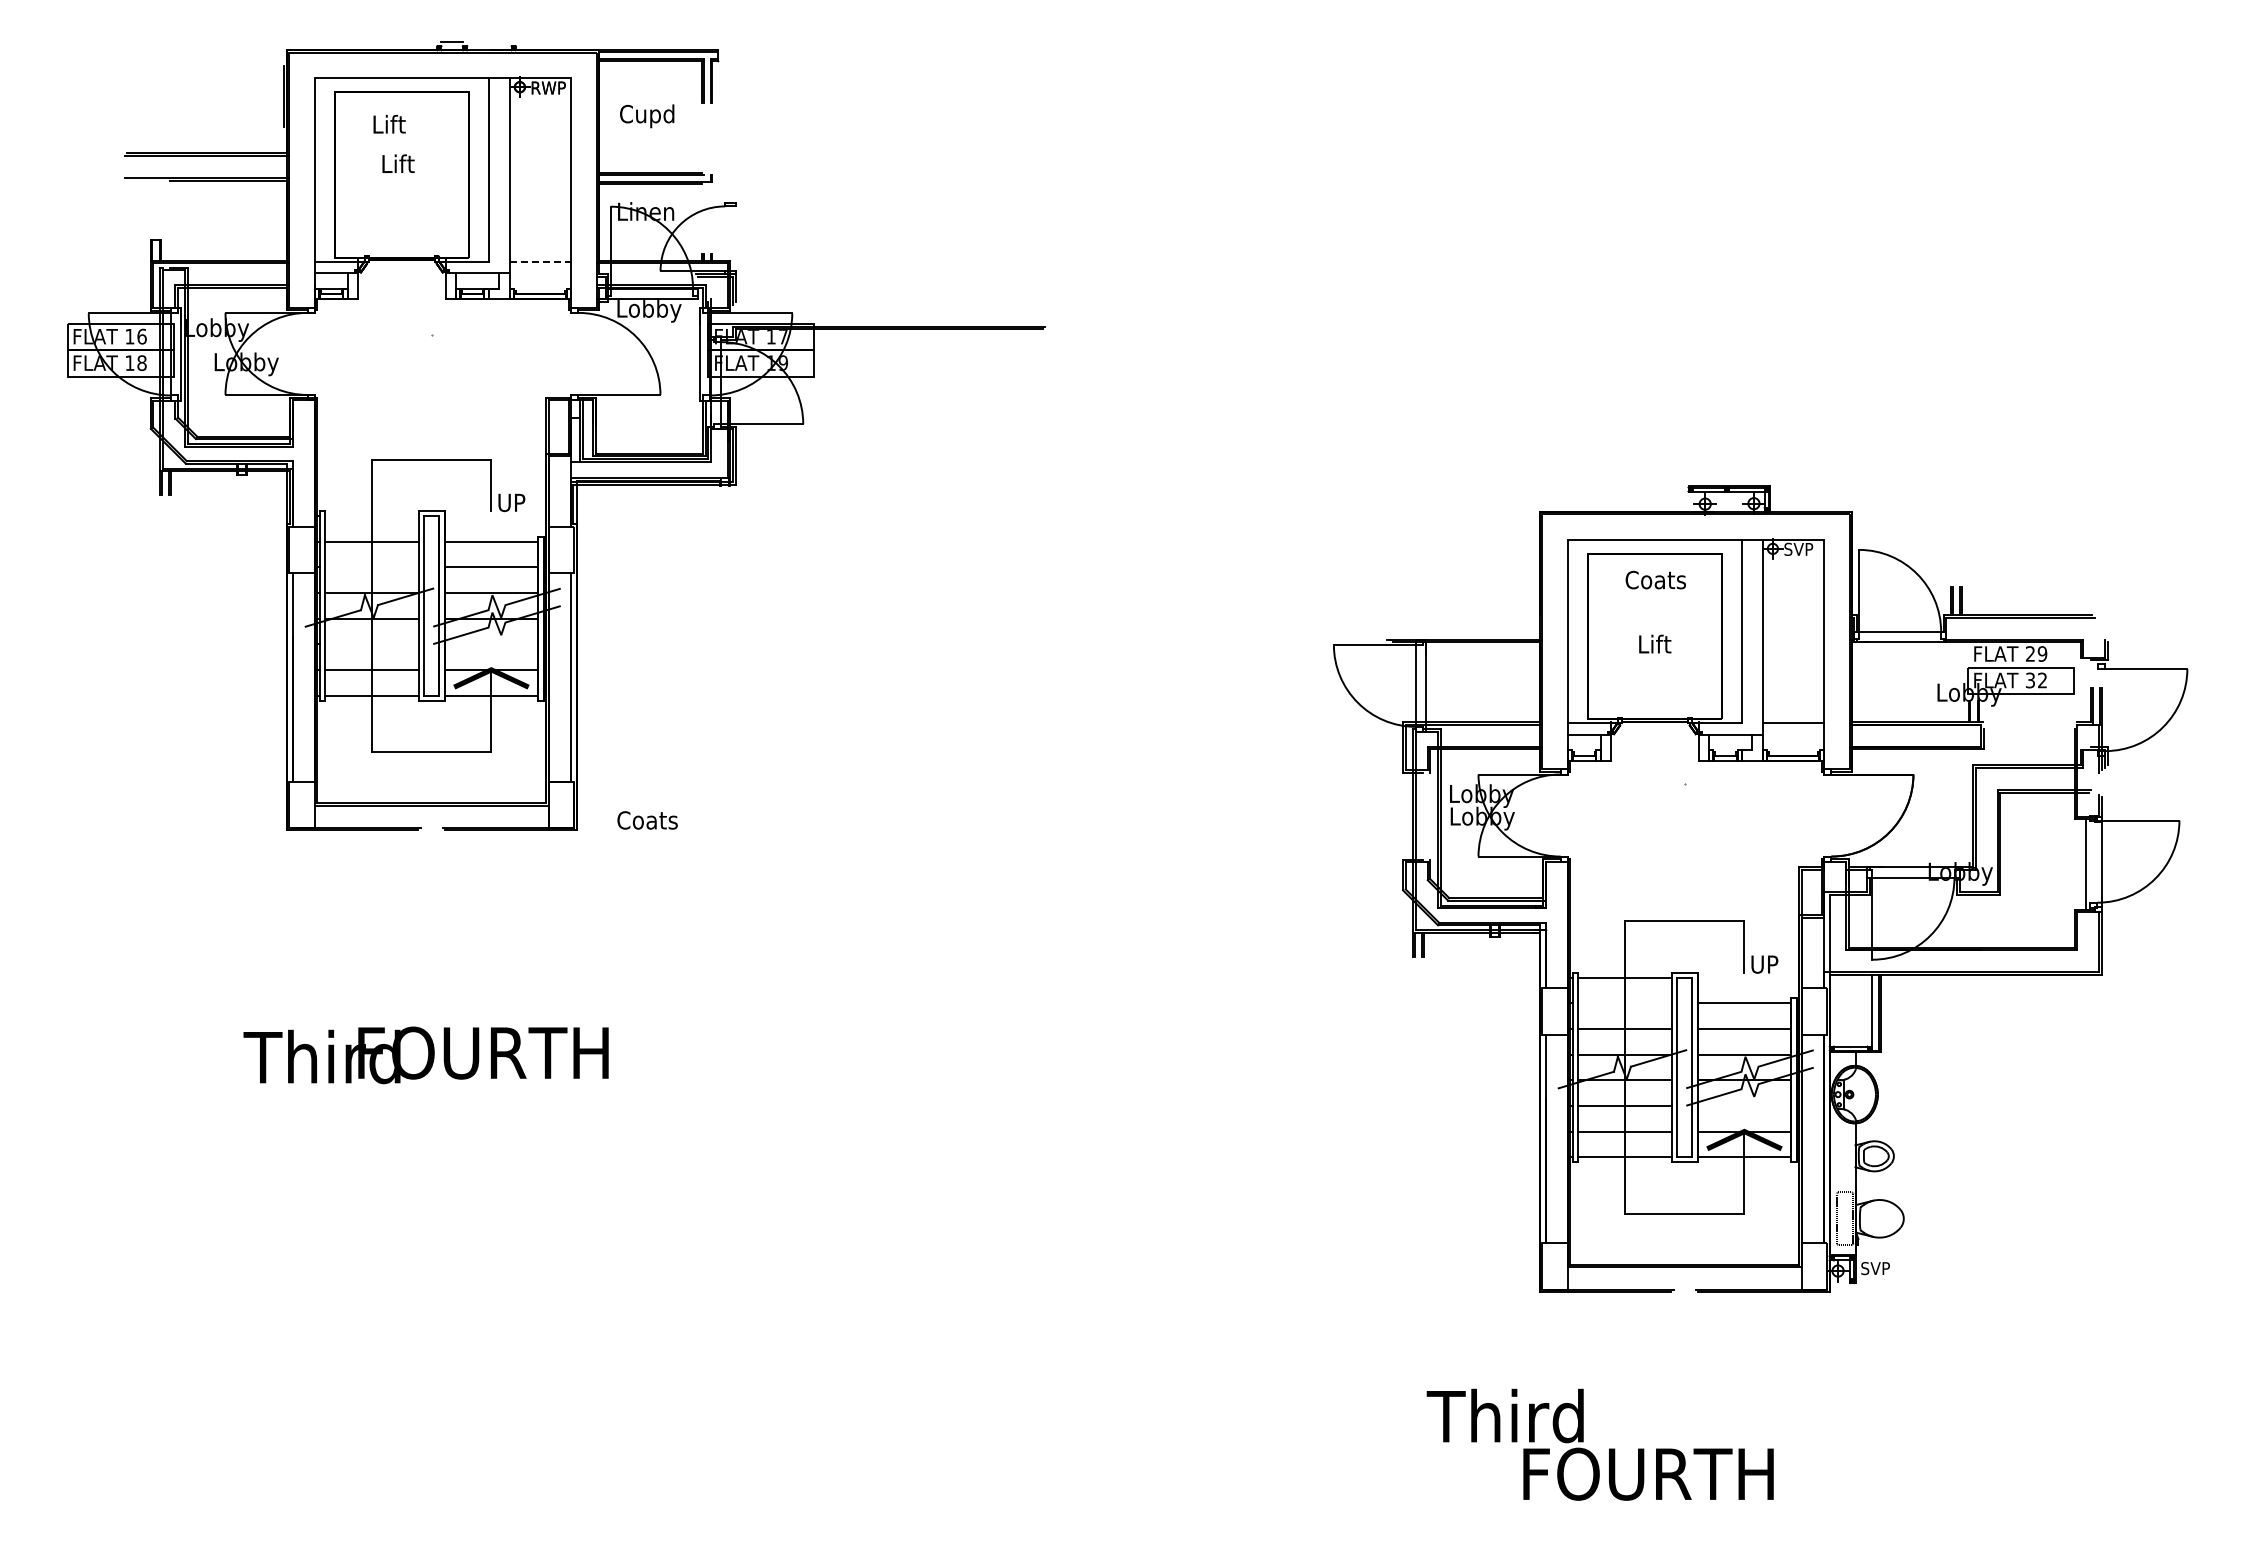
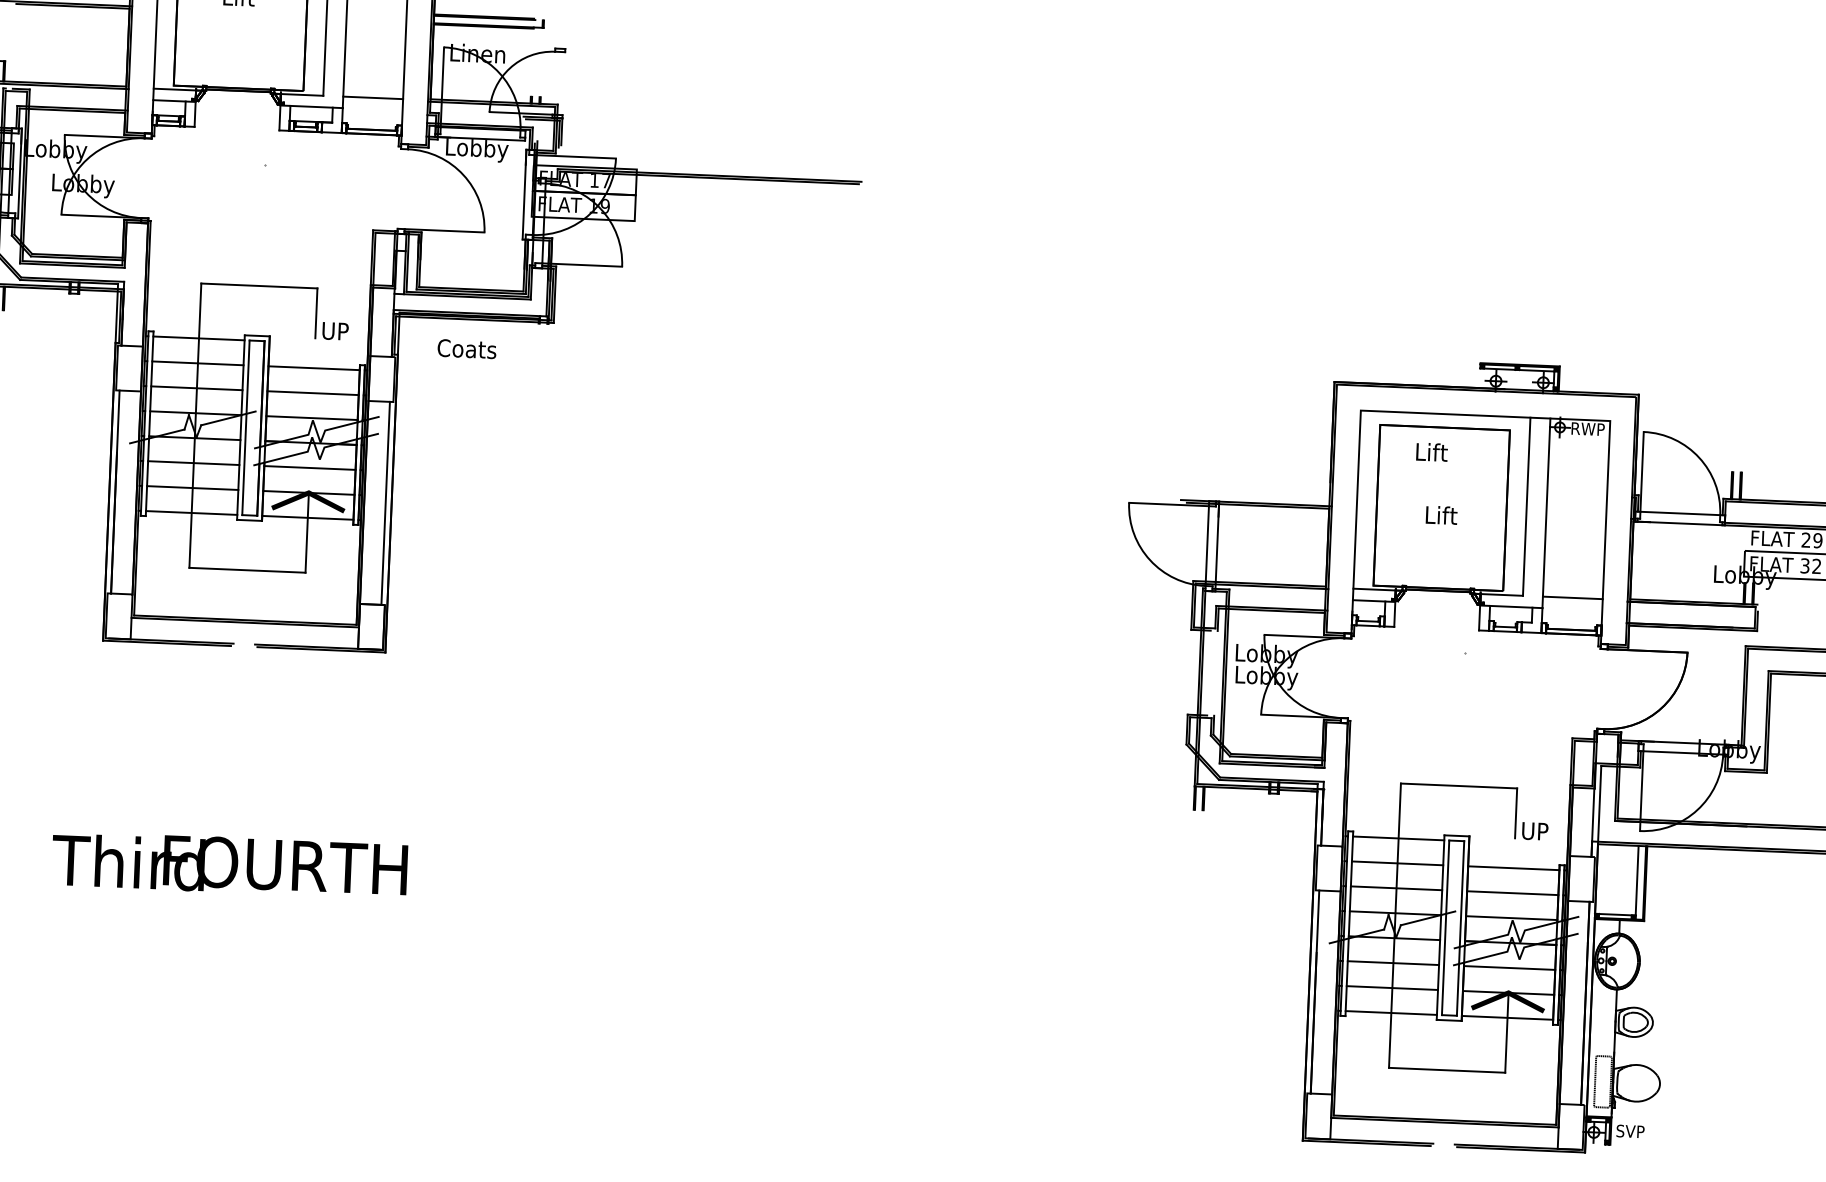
line: (540, 261) -> (373, 97), dashed -> solid
line: (371, 516) -> (198, 338), added
text: (1801, 548) -> (1587, 428), SVP -> RWP
line: (371, 567) -> (196, 388), added
text: (1655, 579) -> (1444, 452), Coats -> Lift
line: (371, 644) -> (193, 463), added
line: (491, 644) -> (309, 468), added
text: (647, 820) -> (466, 349), moved
line: (1624, 1003) -> (1397, 863), added
line: (1744, 1105) -> (1509, 967), added

